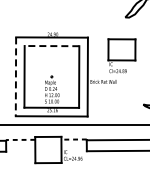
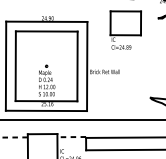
line: (51, 46) -> (46, 31), dashed -> solid
part: (121, 55) -> (125, 29), moved
line: (15, 77) -> (5, 66), dashed -> solid

